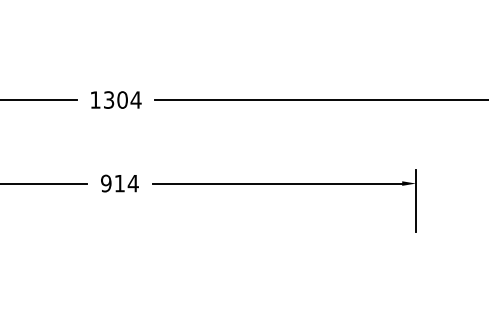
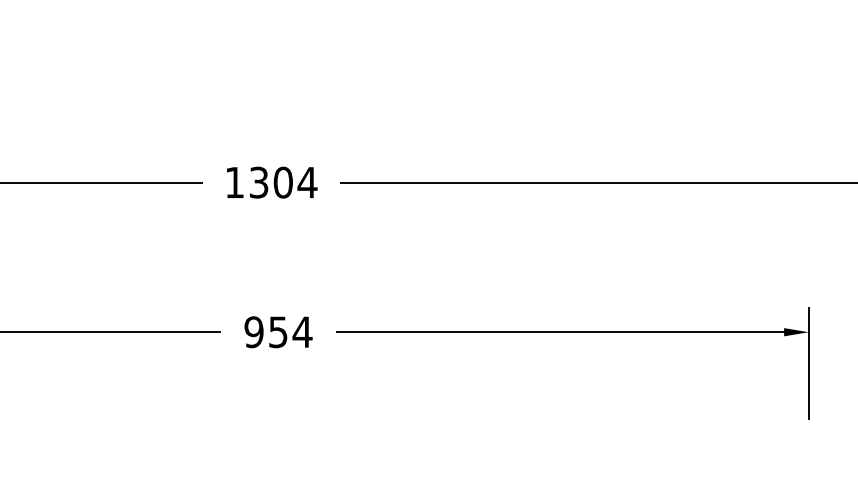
text: (119, 183) -> (277, 332), 914 -> 954

